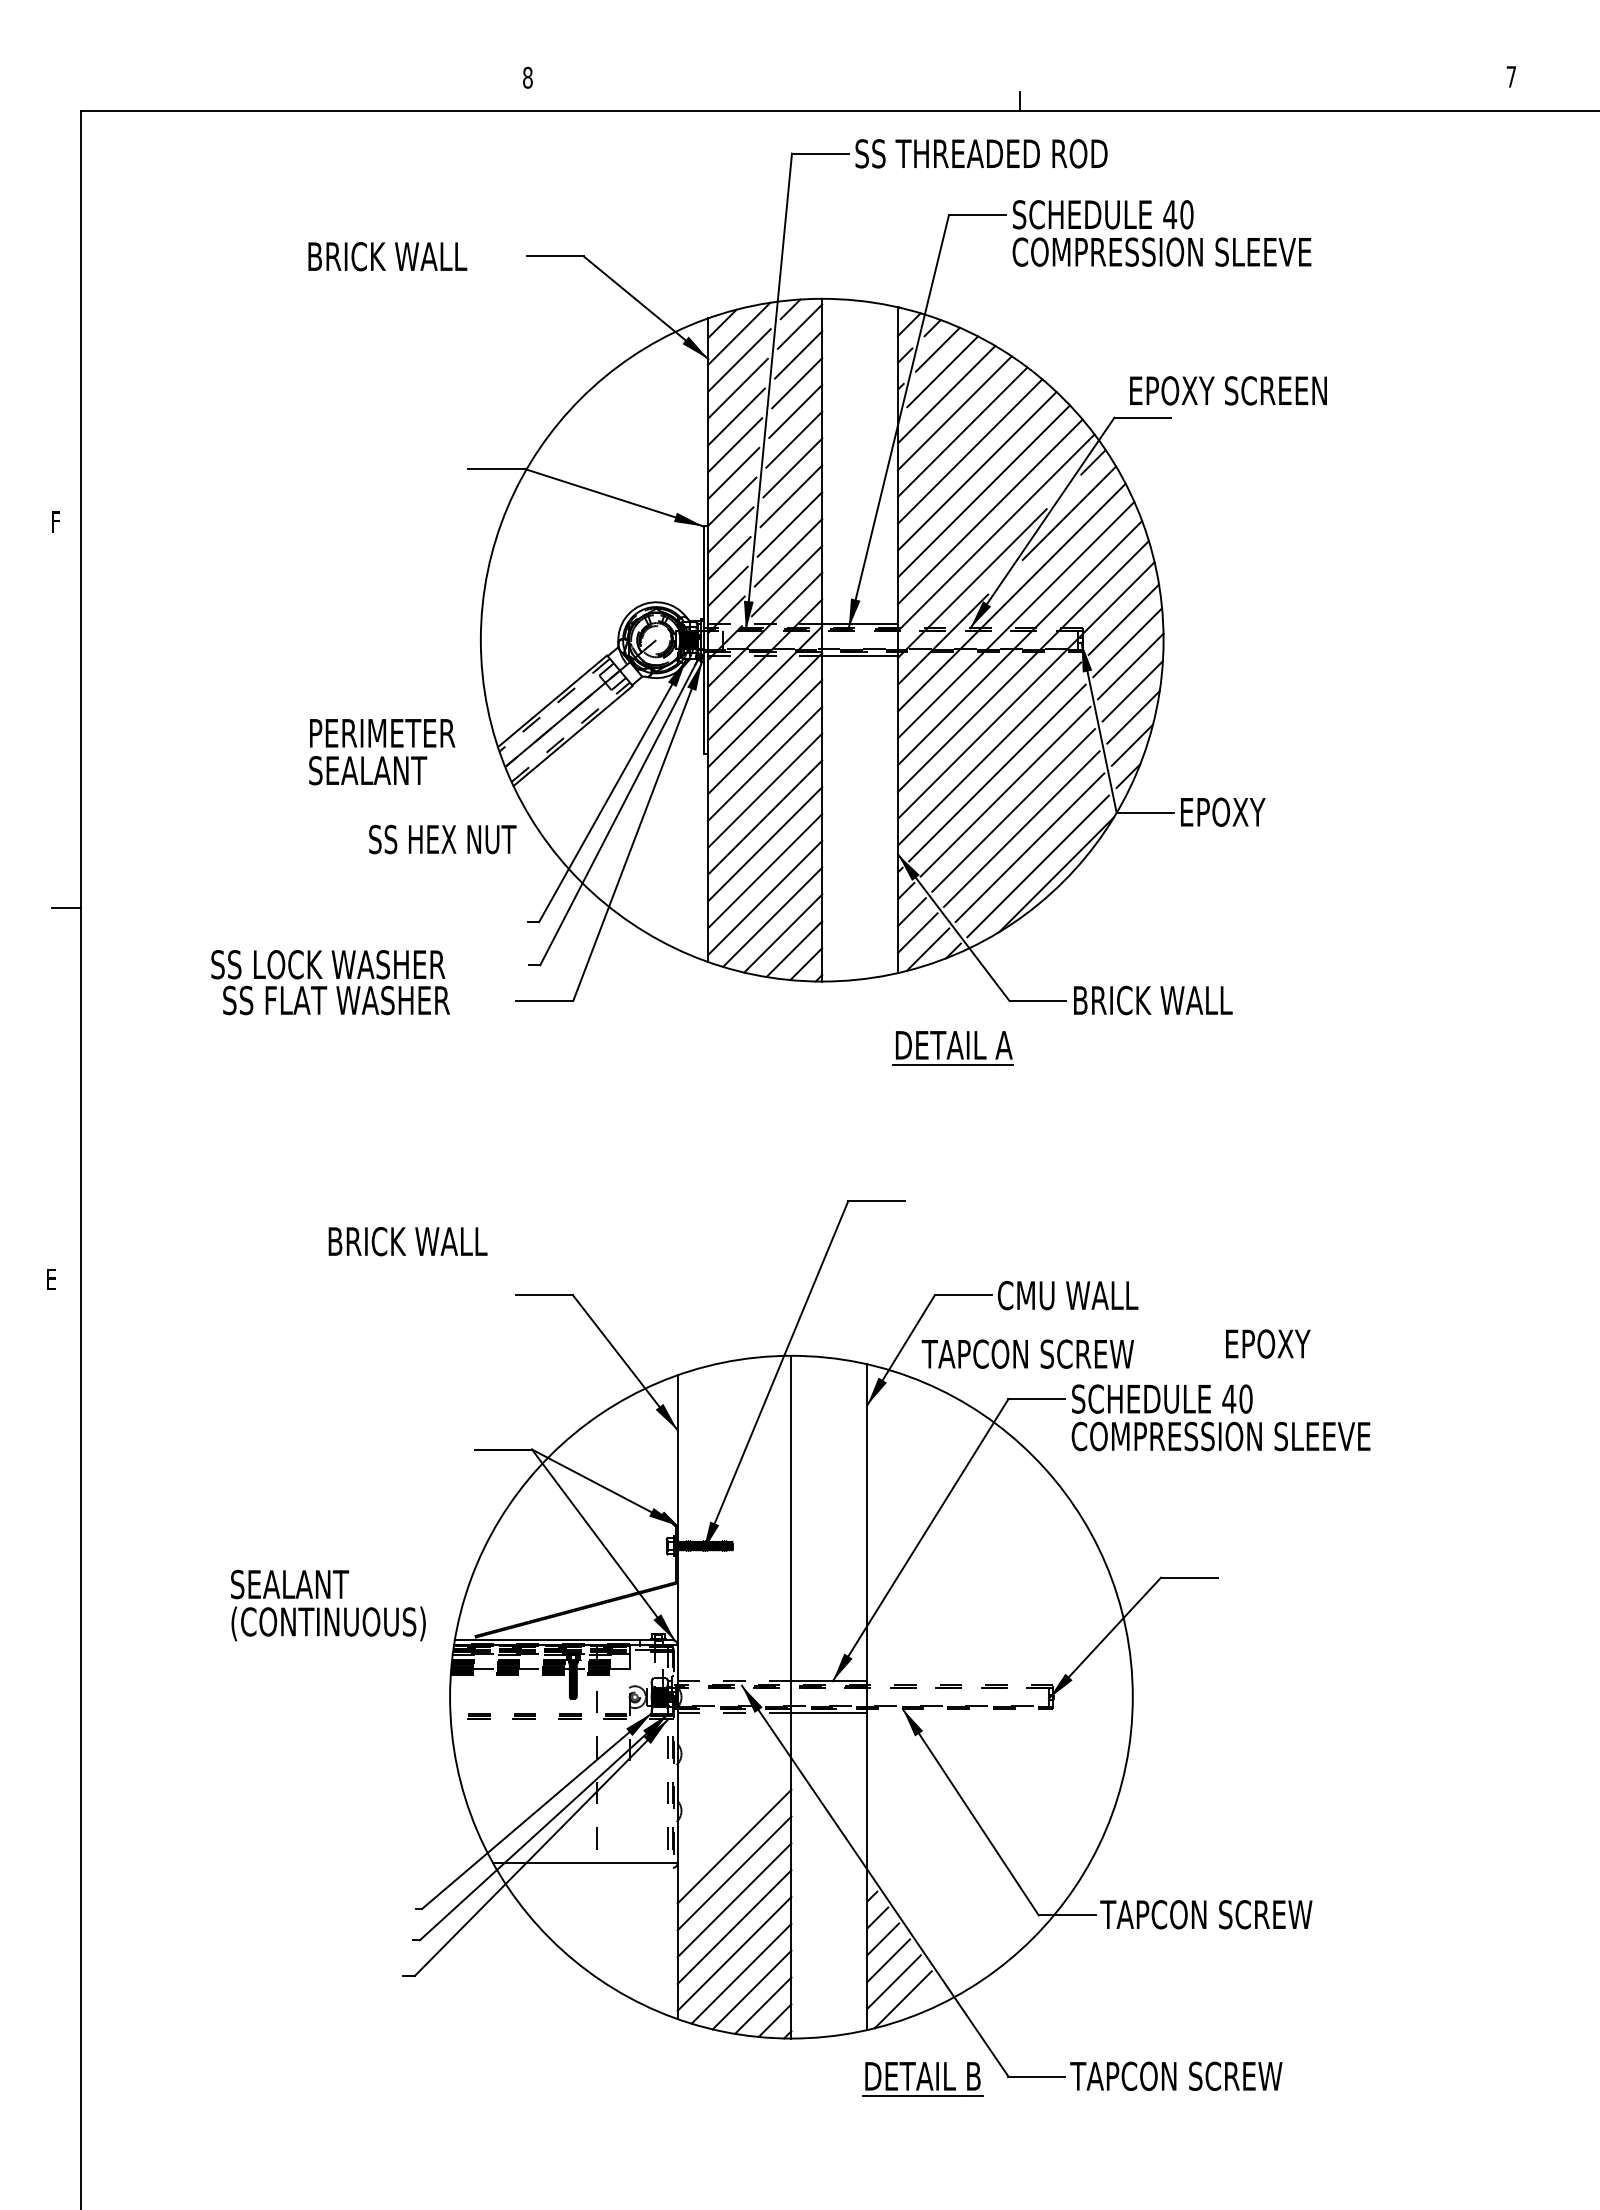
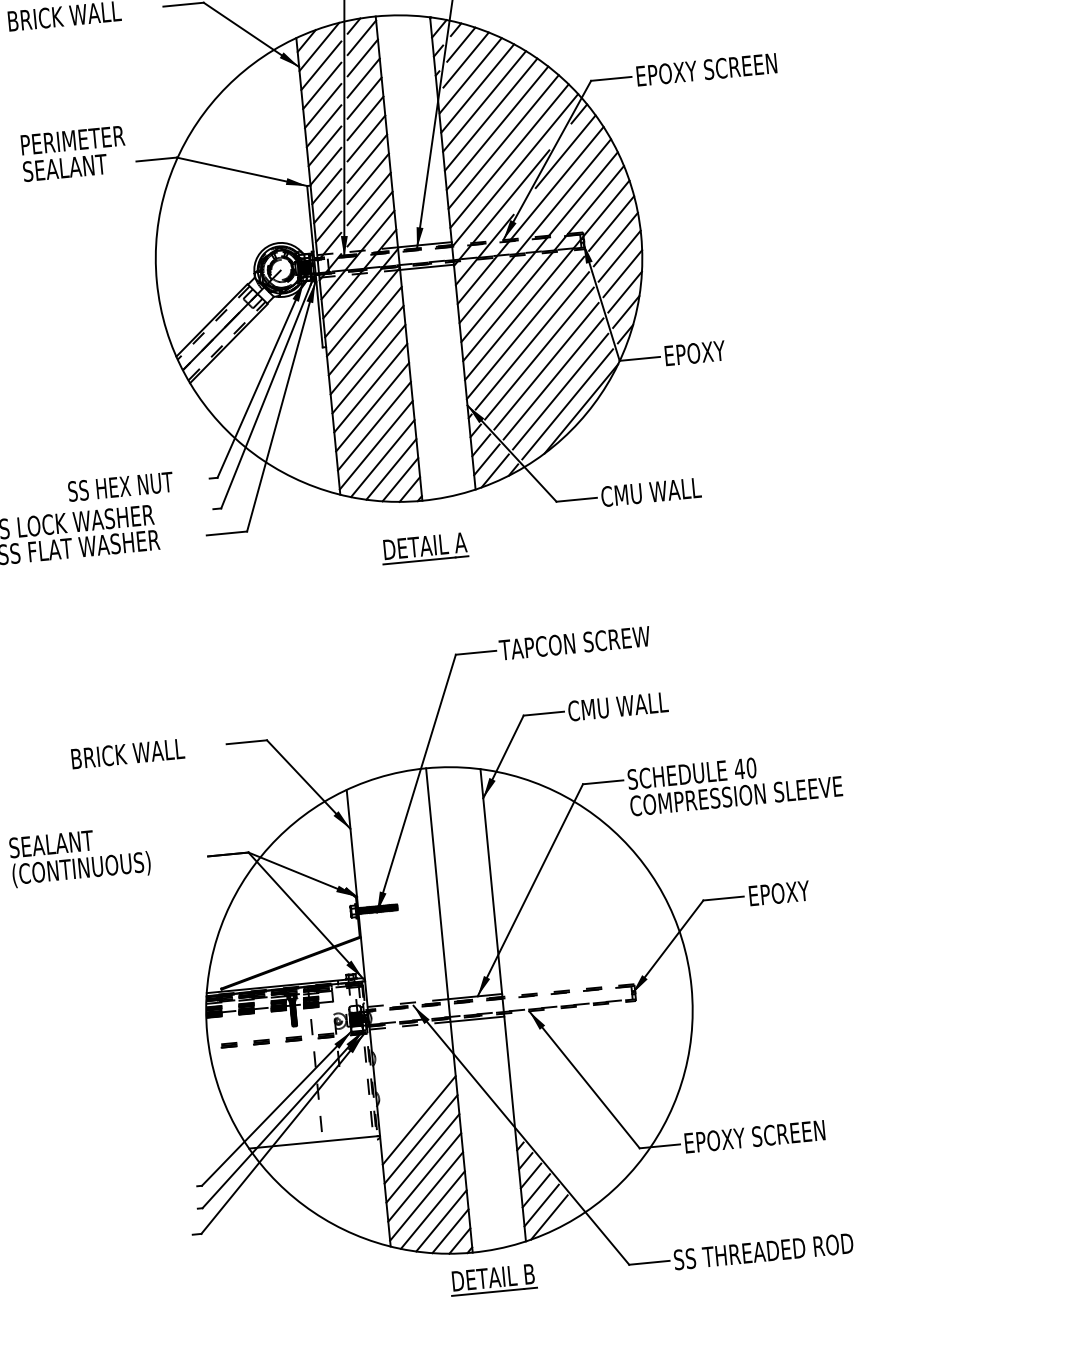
text: (1228, 390) -> (706, 69), moved
text: (382, 752) -> (74, 154), moved
text: (442, 839) -> (120, 486), moved
text: (1152, 1000) -> (657, 491), BRICK WALL -> CMU WALL
part: (952, 1048) -> (424, 548), moved
text: (407, 1241) -> (127, 753), moved
text: (1268, 1343) -> (779, 892), moved
text: (1027, 1353) -> (574, 642), moved
text: (328, 1605) -> (80, 856), moved
text: (1206, 1914) -> (758, 1136), TAPCON SCREW -> EPOXY SCREEN
text: (1197, 2076) -> (763, 1251), TAPCON SCREW -> SS THREADED ROD
part: (922, 2079) -> (493, 1279), moved

